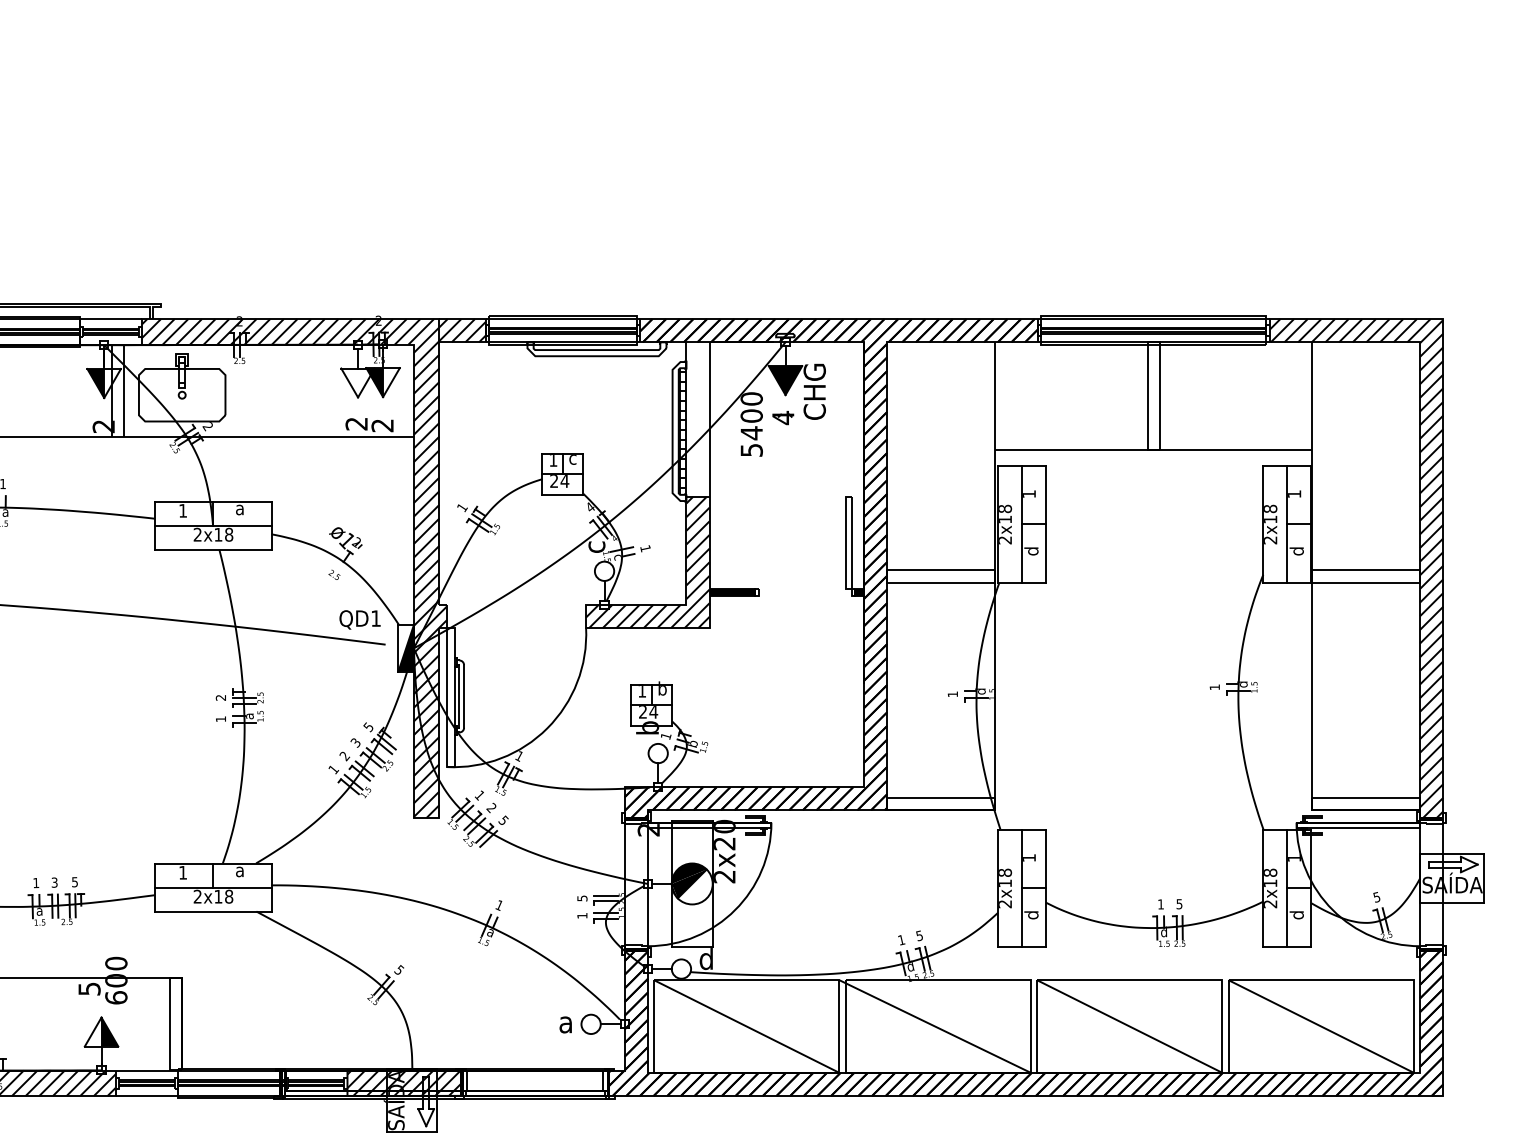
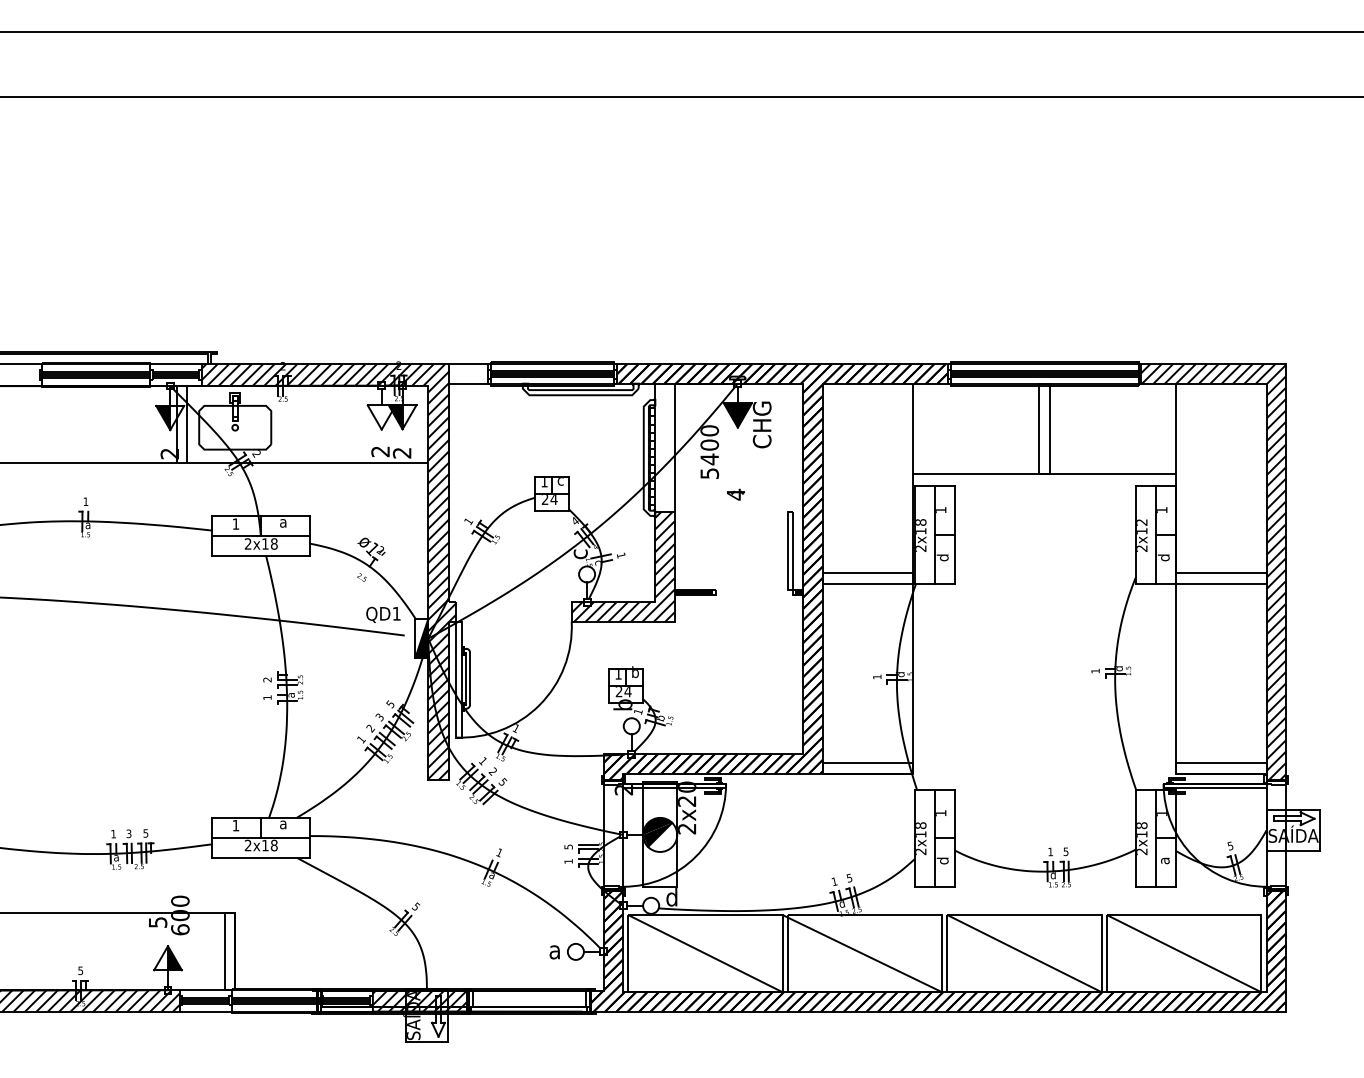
hatch: (462, 330) -> (468, 373), removed
part: (782, 417) -> (735, 494), moved
text: (1271, 508) -> (1142, 522), 2x18 -> 2x12
text: (1296, 914) -> (1163, 860), d -> a

